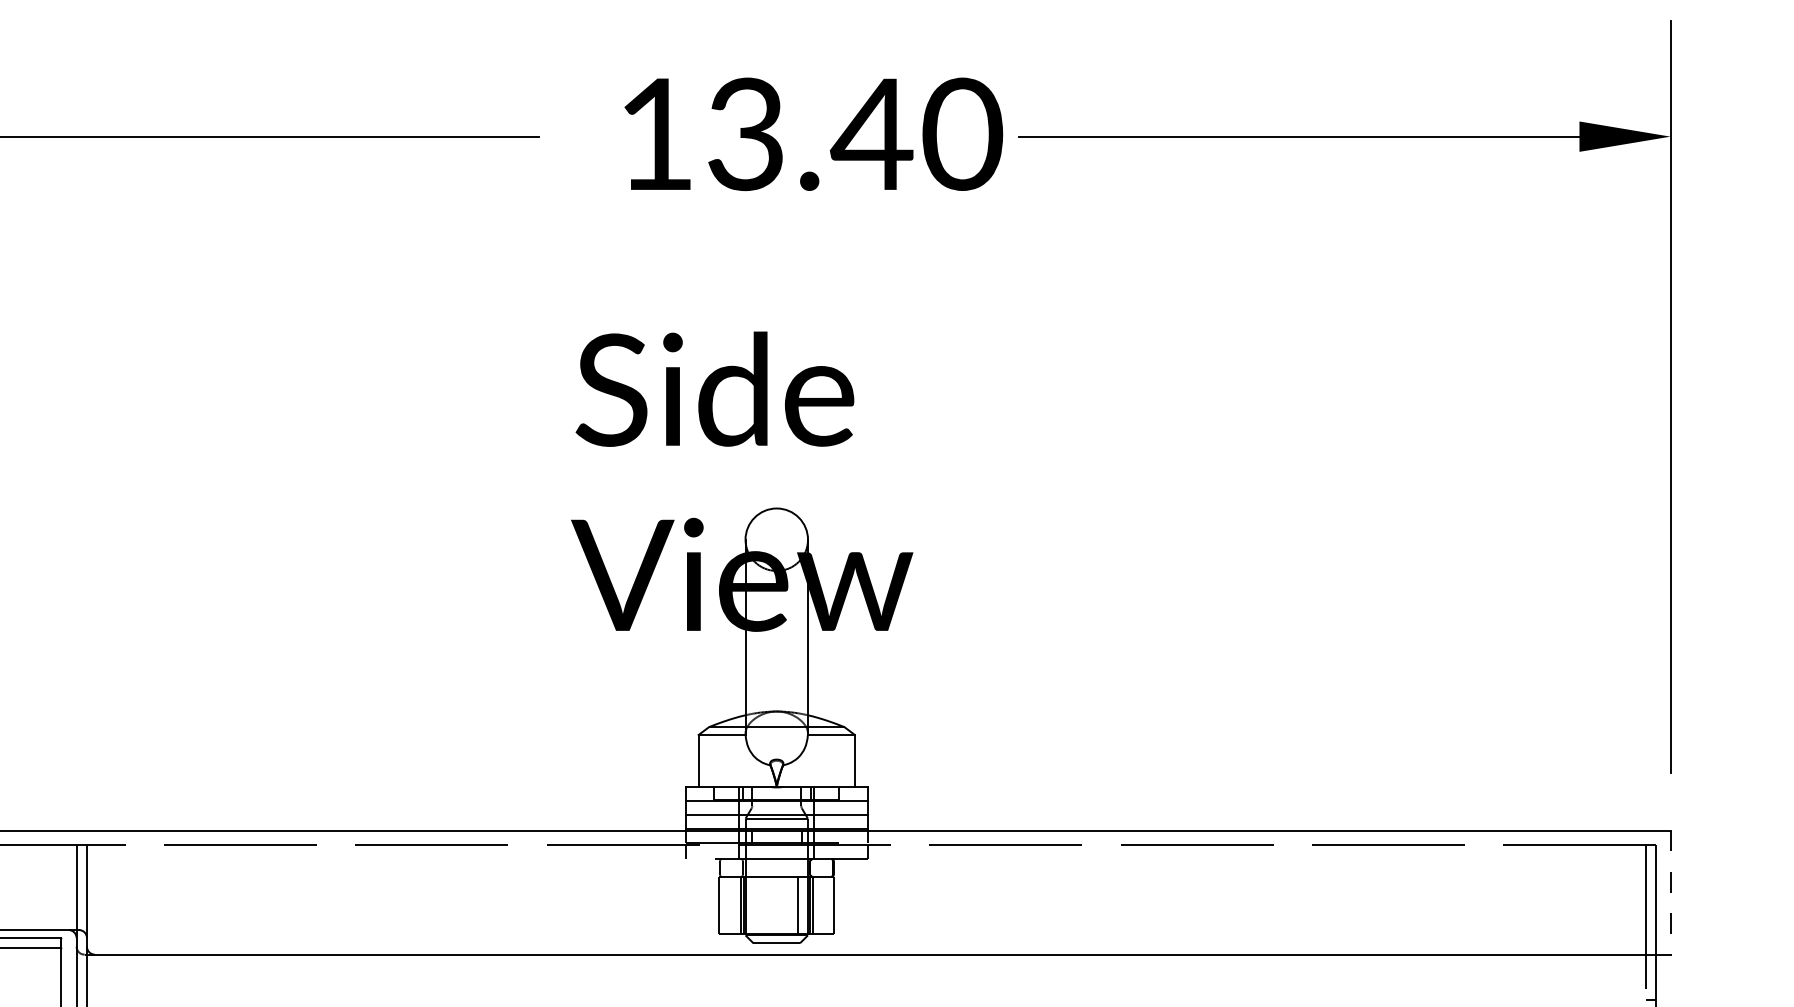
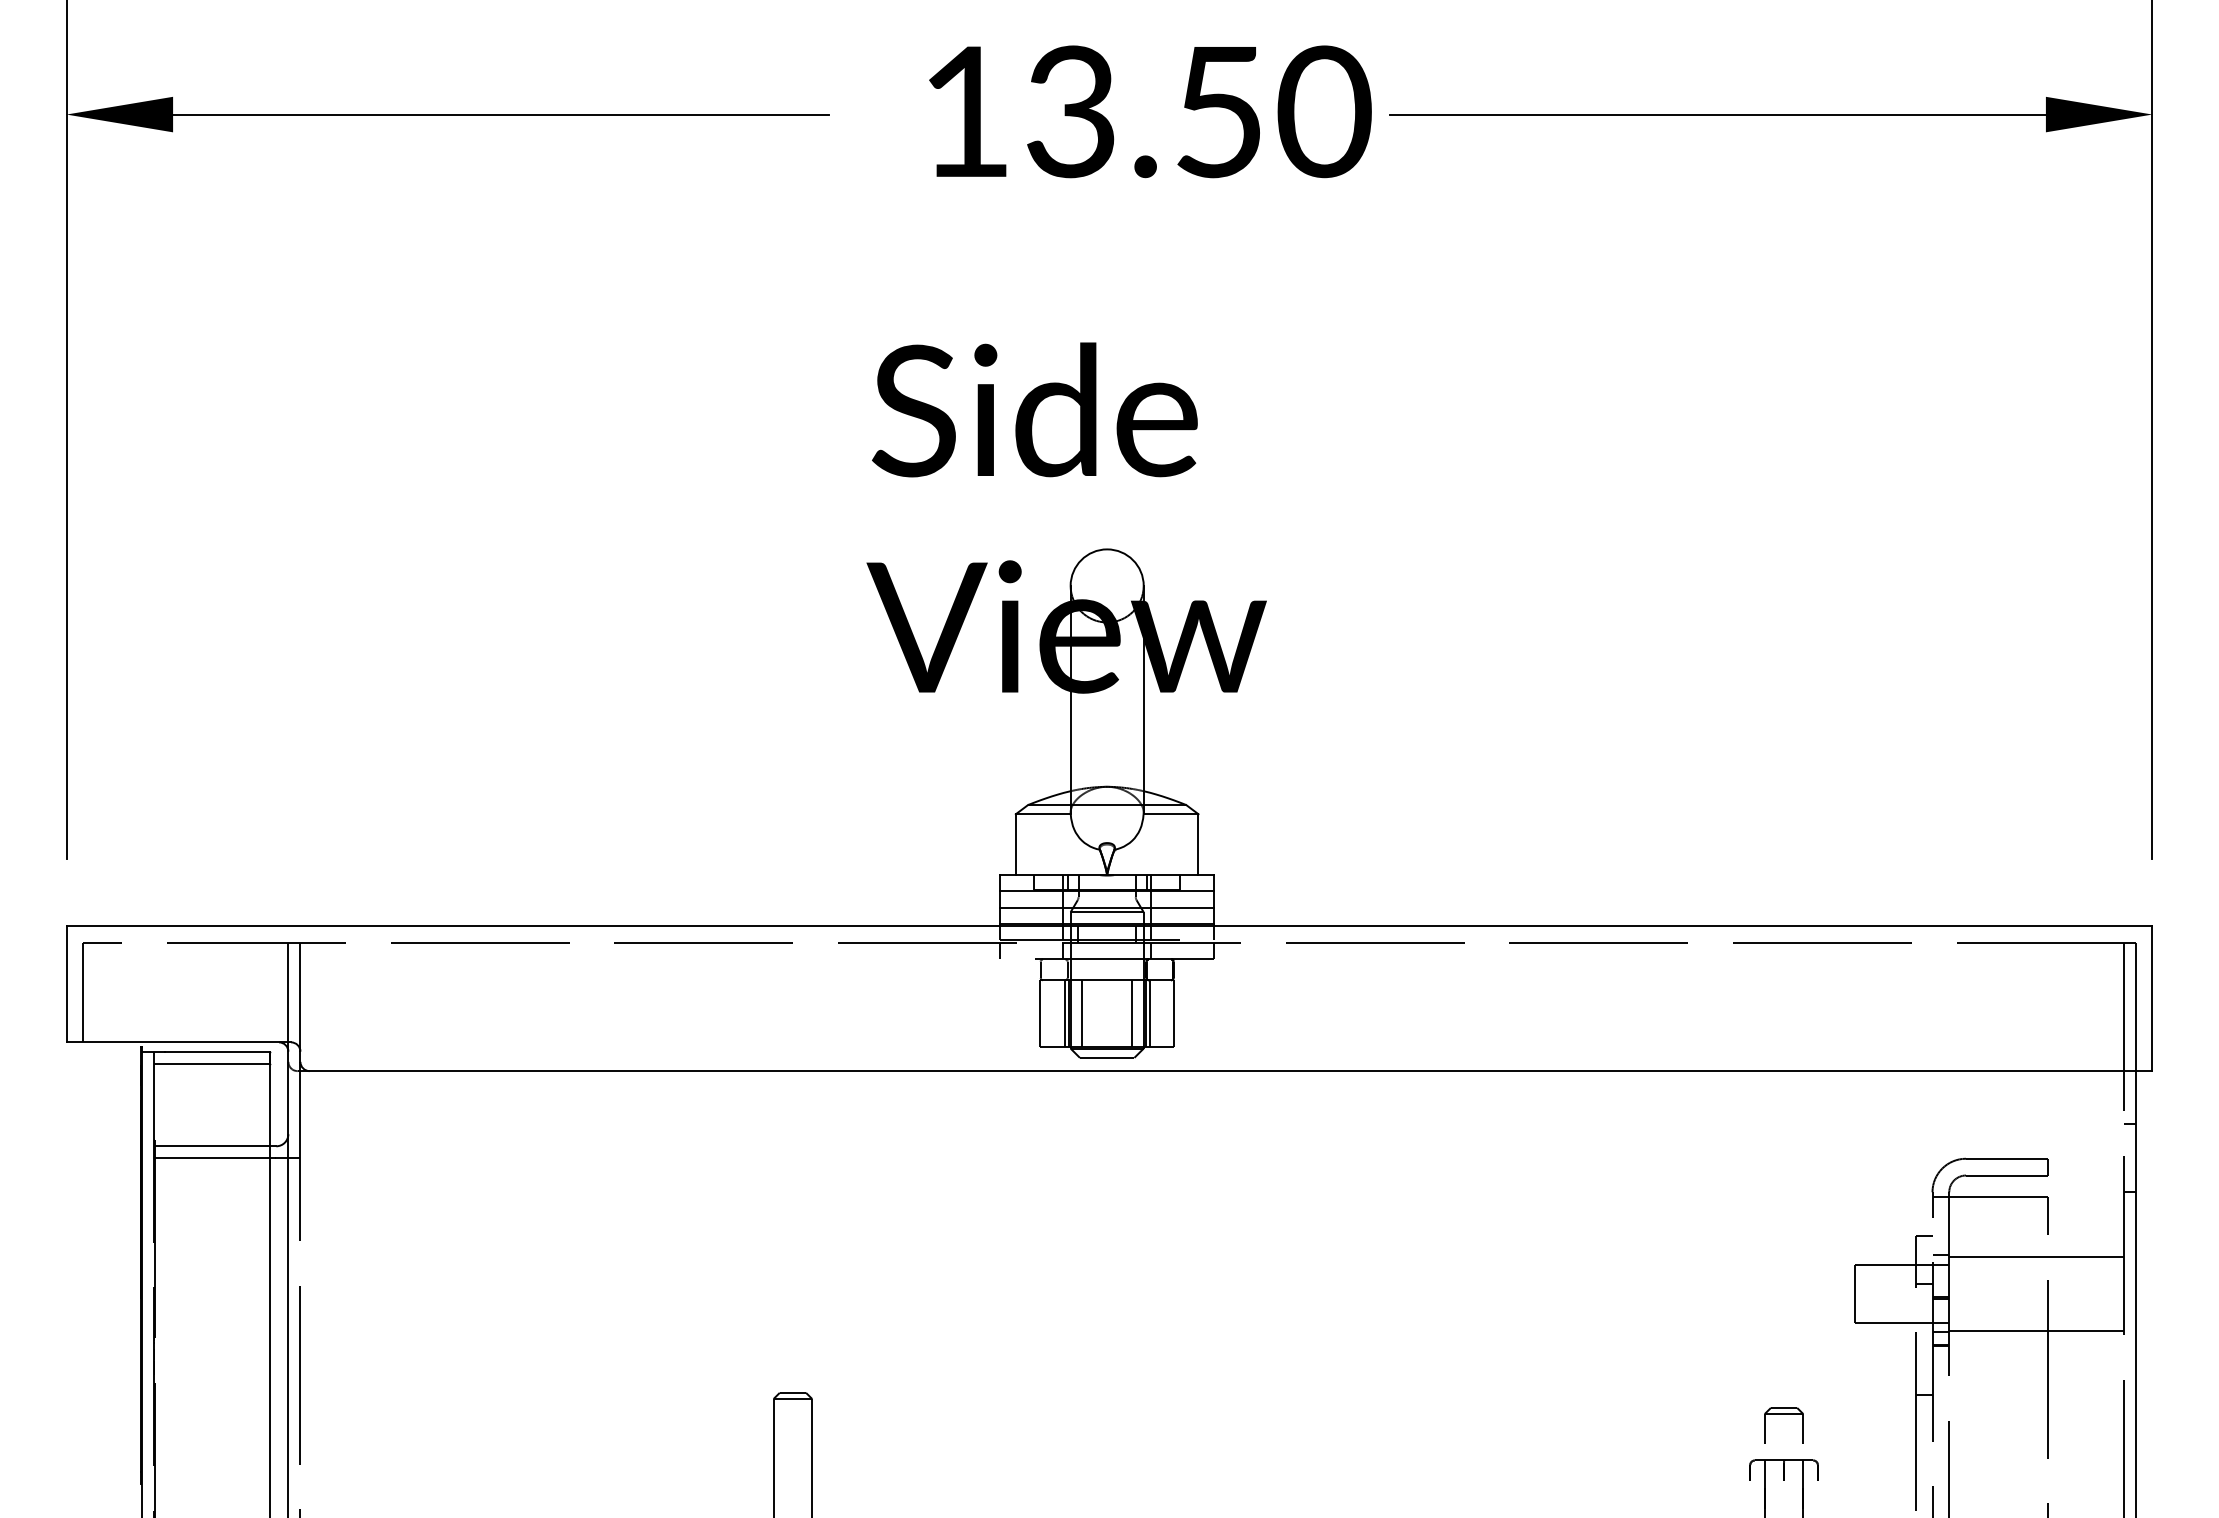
text: (871, 134) -> (1217, 112), 13.40 -> 13.50
line: (1670, 893) -> (2152, 999), dashed -> solid
line: (755, 905) -> (1082, 1013), added

